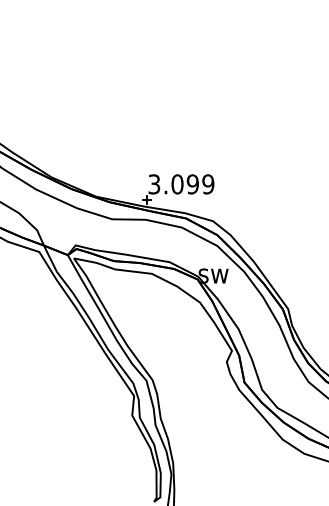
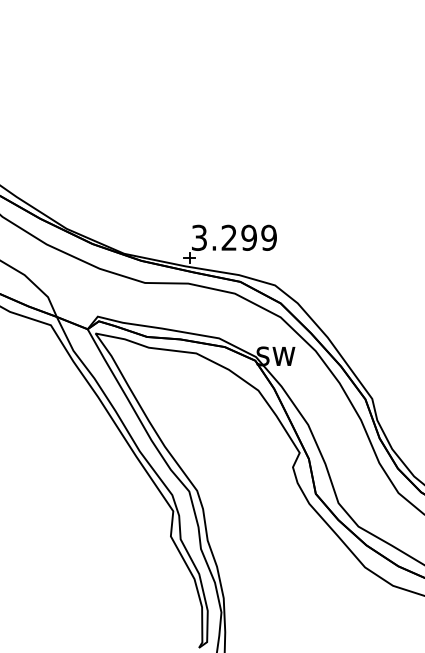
text: (177, 184) -> (229, 237), 3.099 -> 3.299

